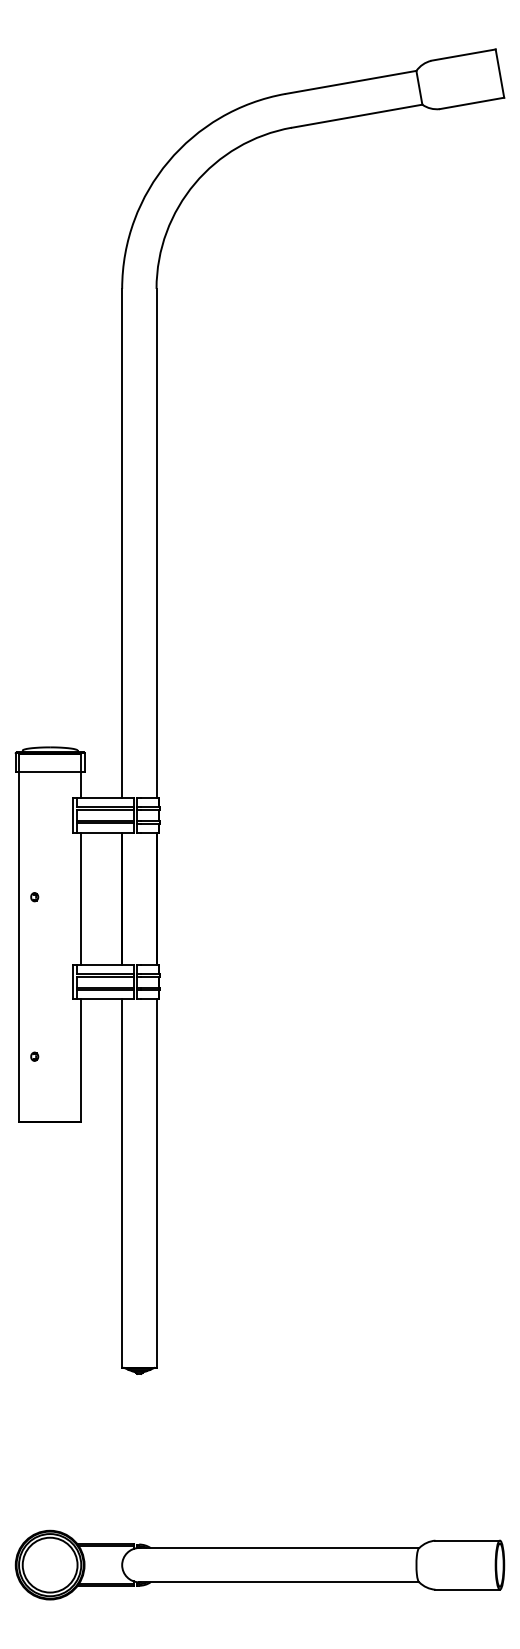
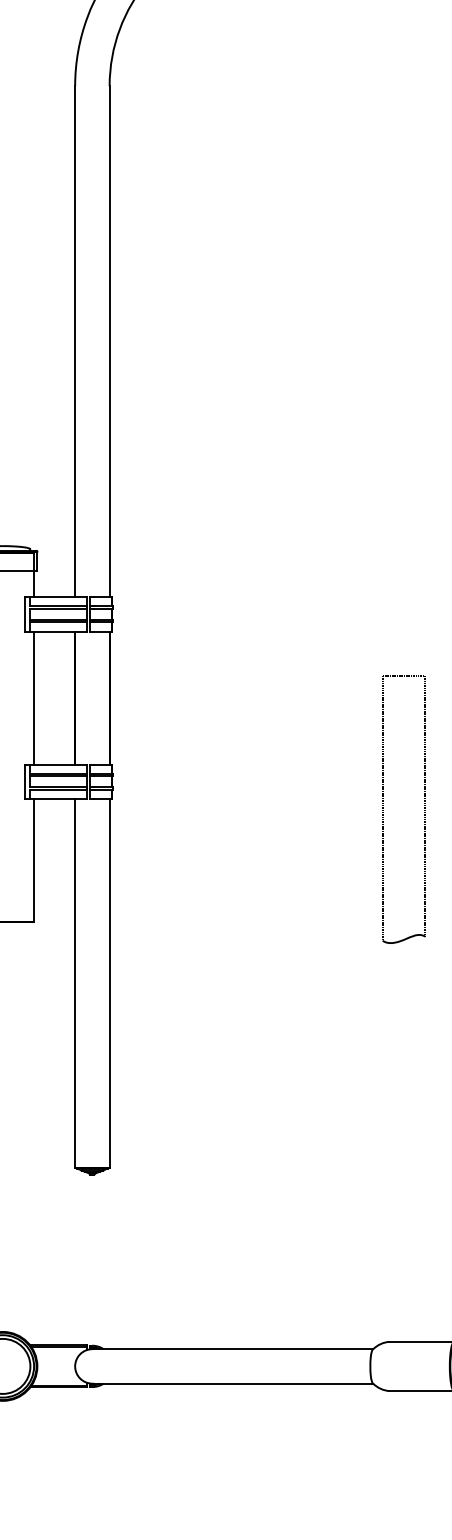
part: (429, 1008) -> (383, 808), added

